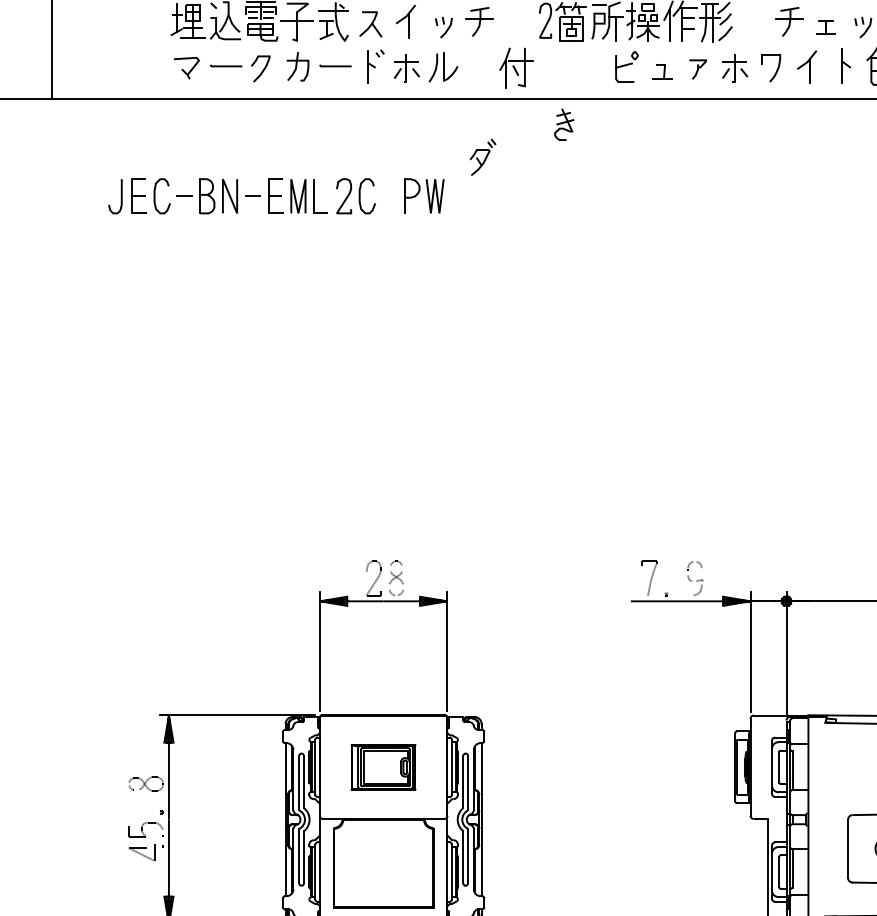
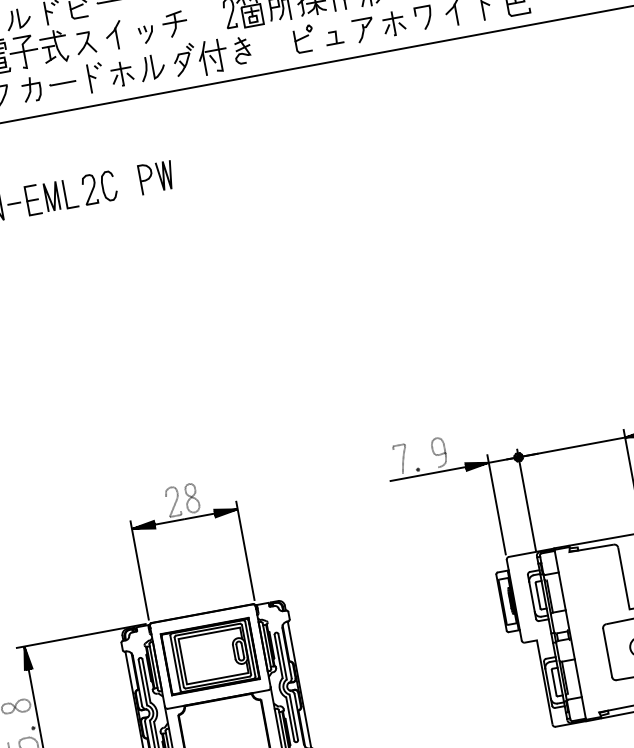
part: (697, 69) -> (363, 30), size x1.43
part: (564, 124) -> (242, 50), moved
part: (482, 156) -> (184, 59), moved
part: (383, 767) -> (210, 656), size x1.67

